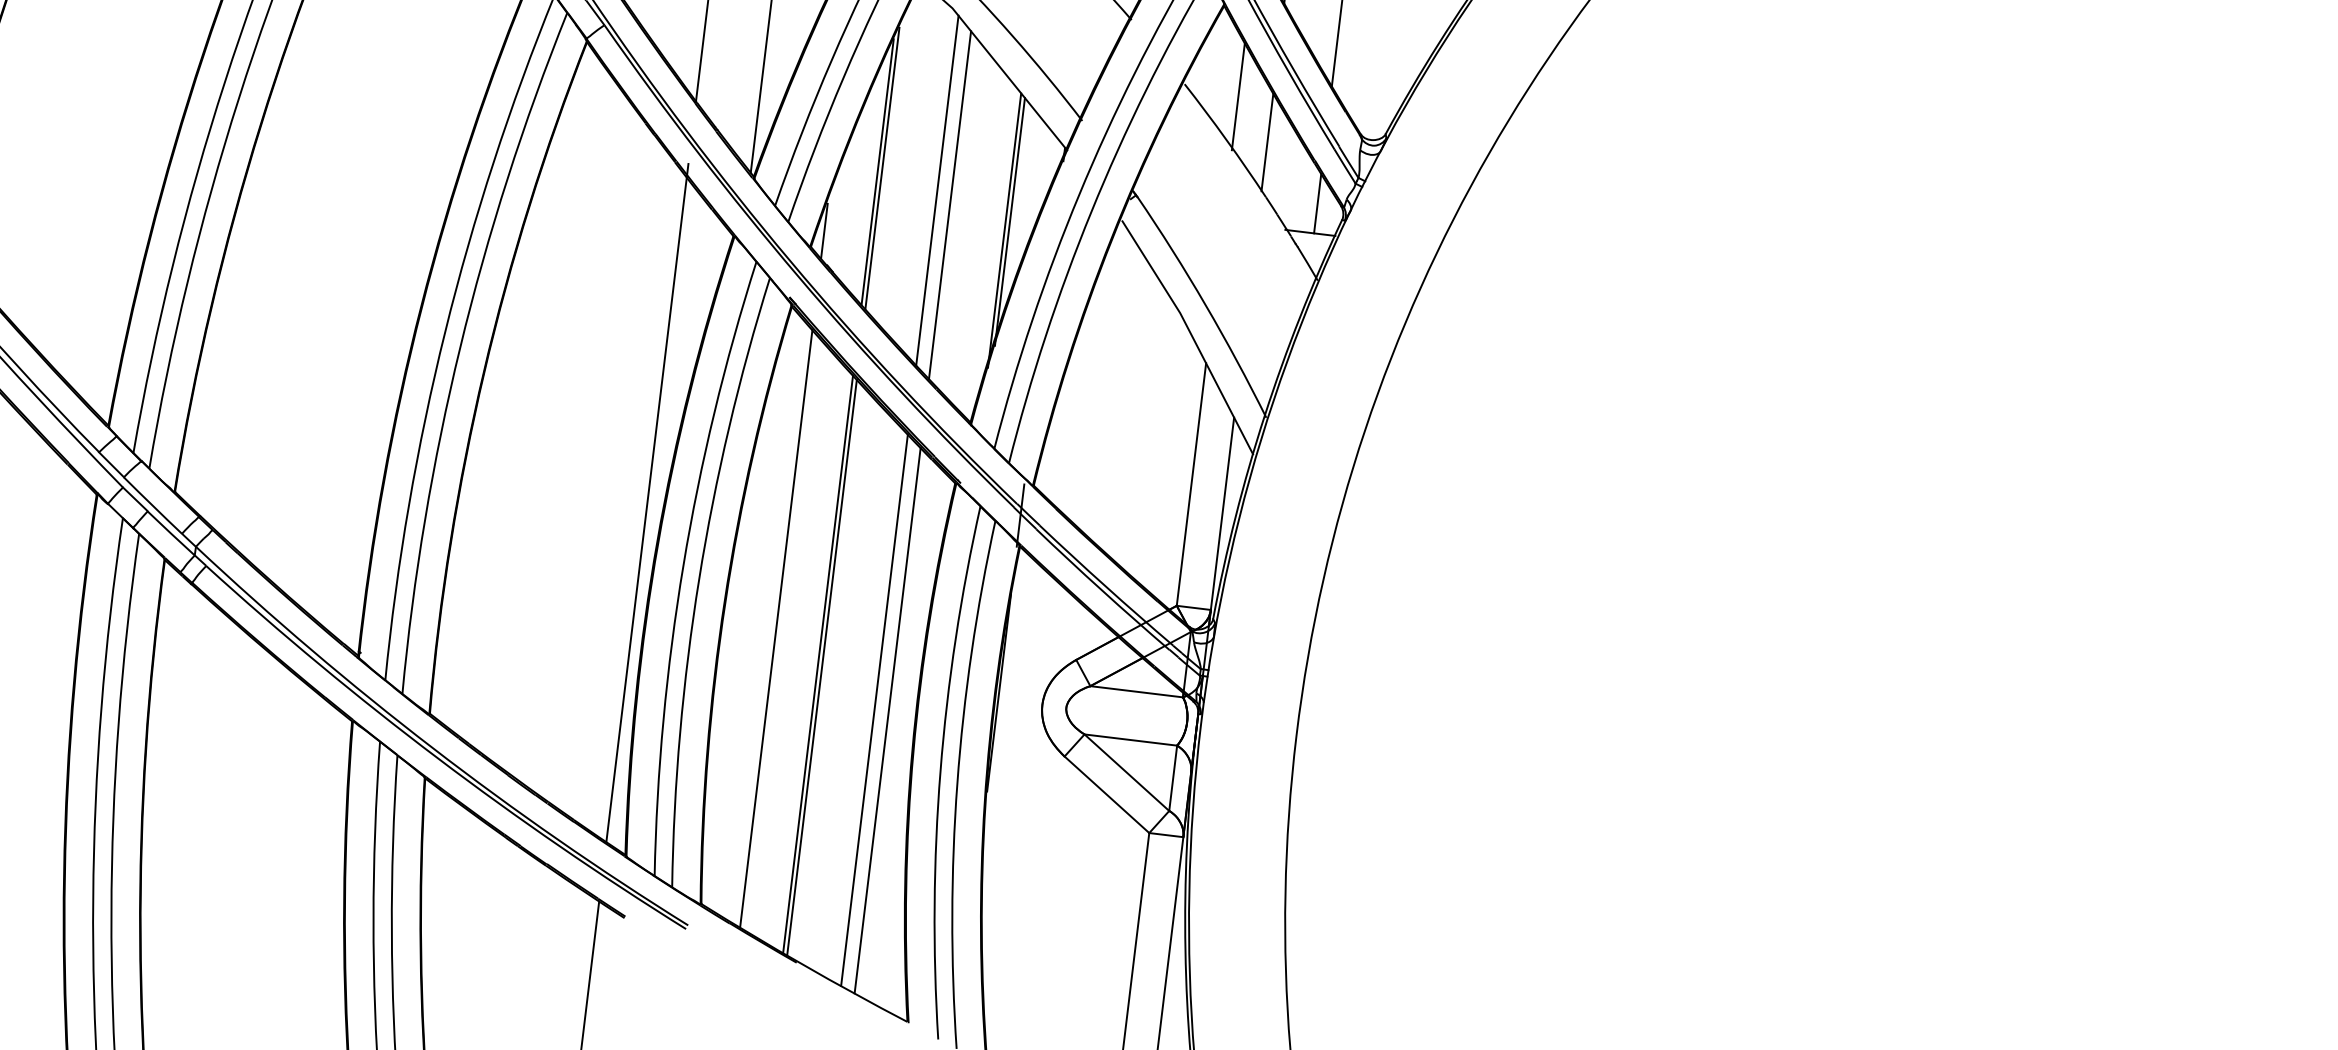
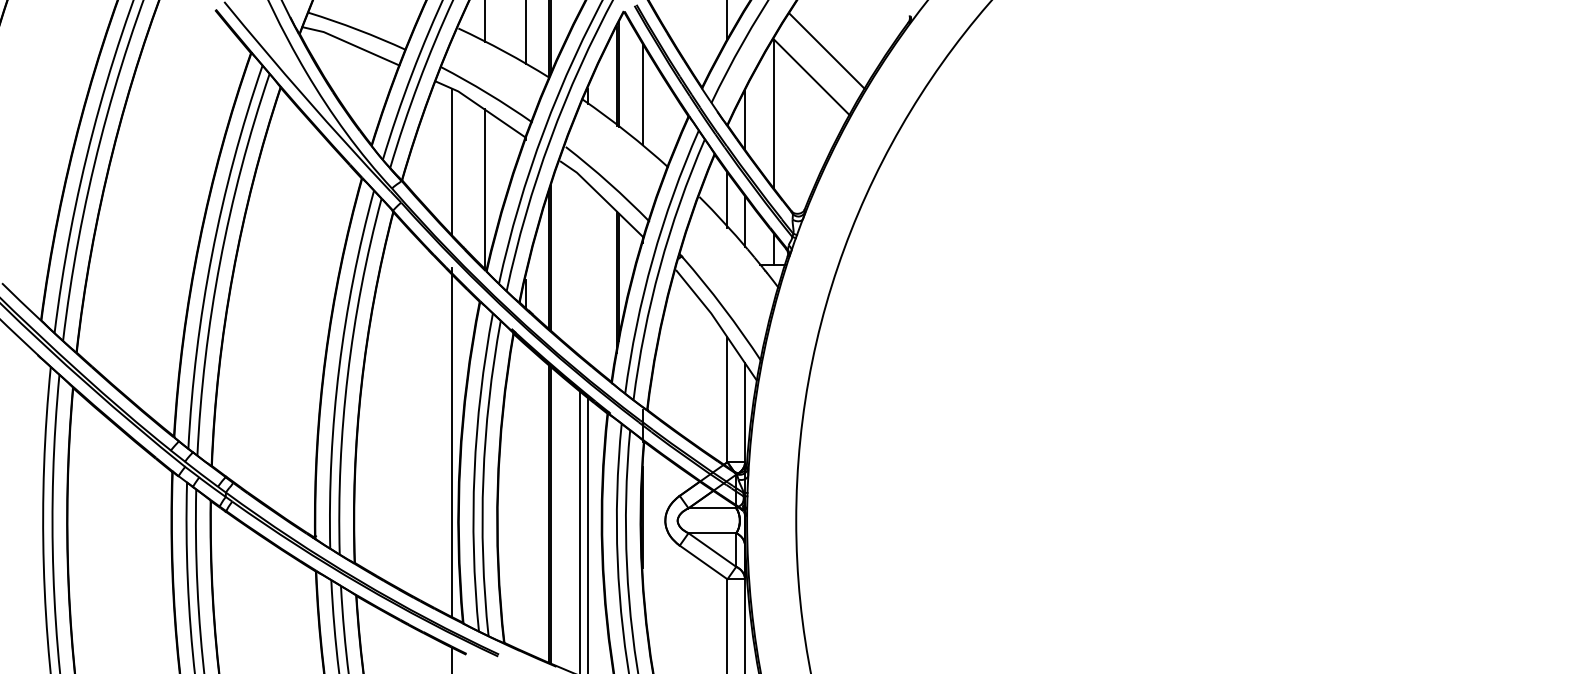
line: (937, 191) -> (580, 266), removed
line: (949, 204) -> (587, 272), removed
line: (776, 628) -> (525, 498), removed

